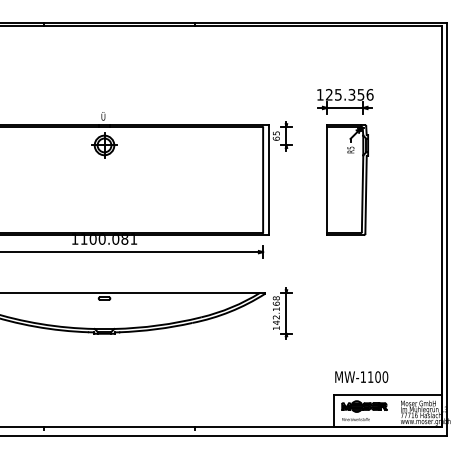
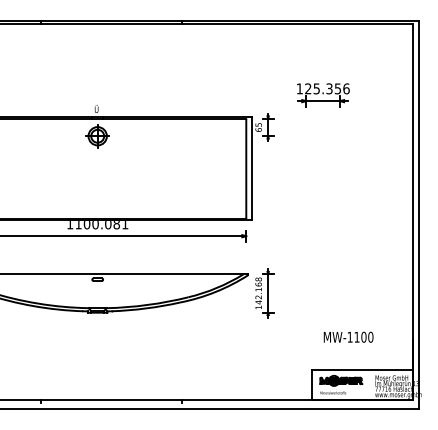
part: (347, 179) -> (325, 168), removed
text: (361, 376) -> (348, 336), moved

